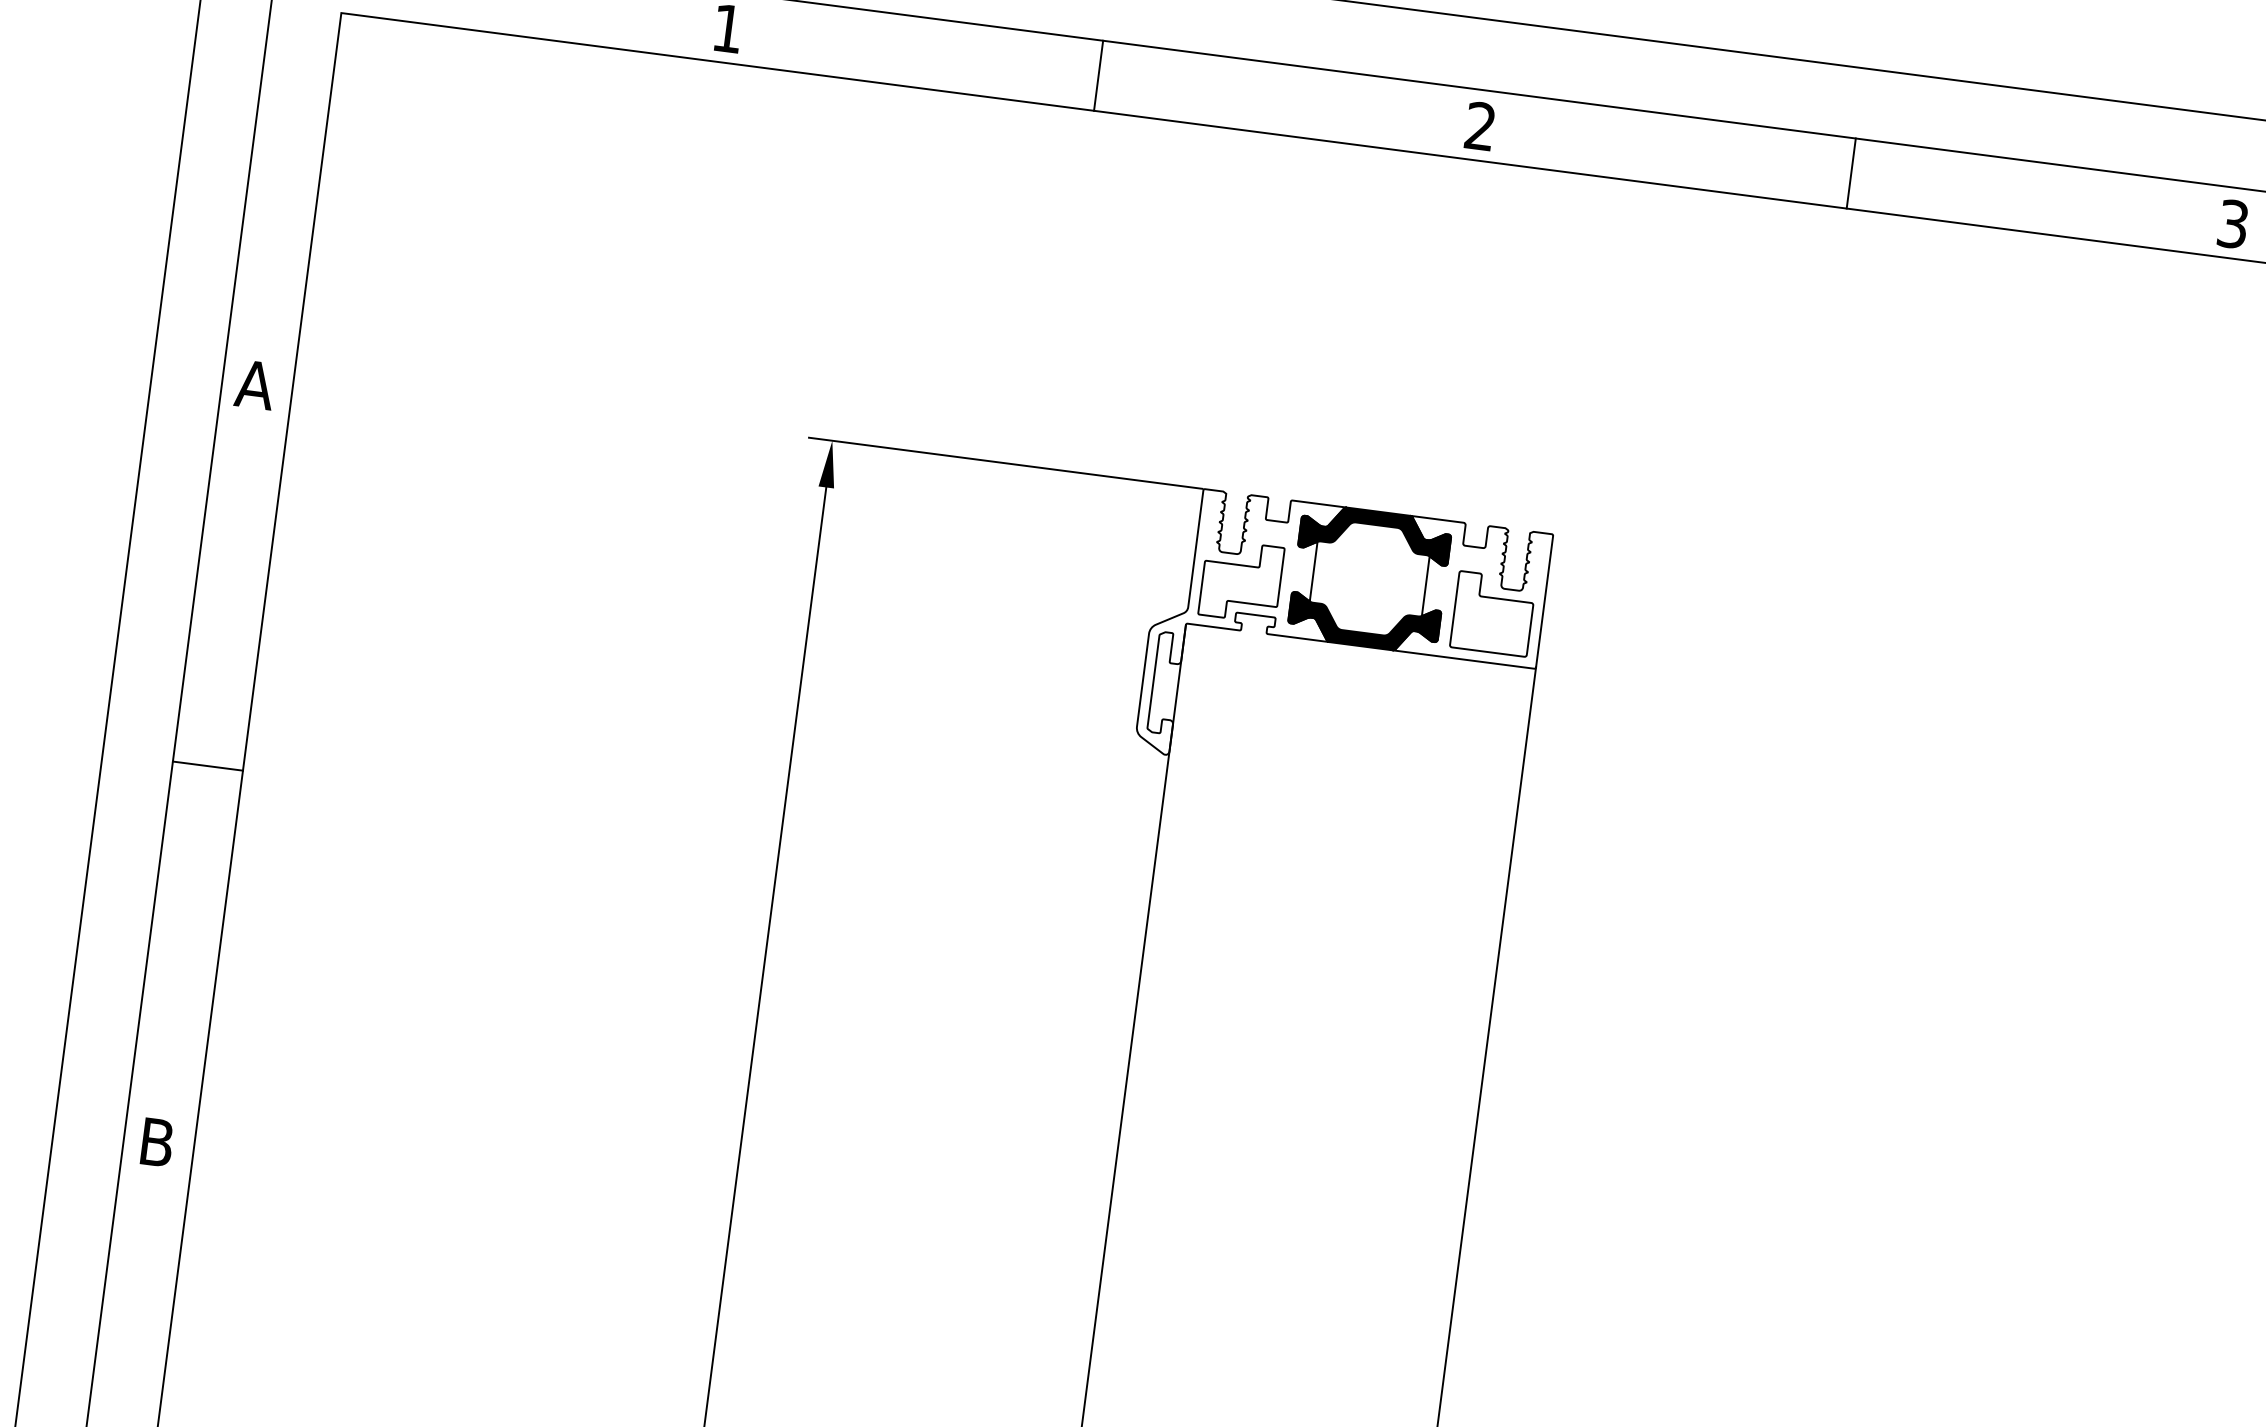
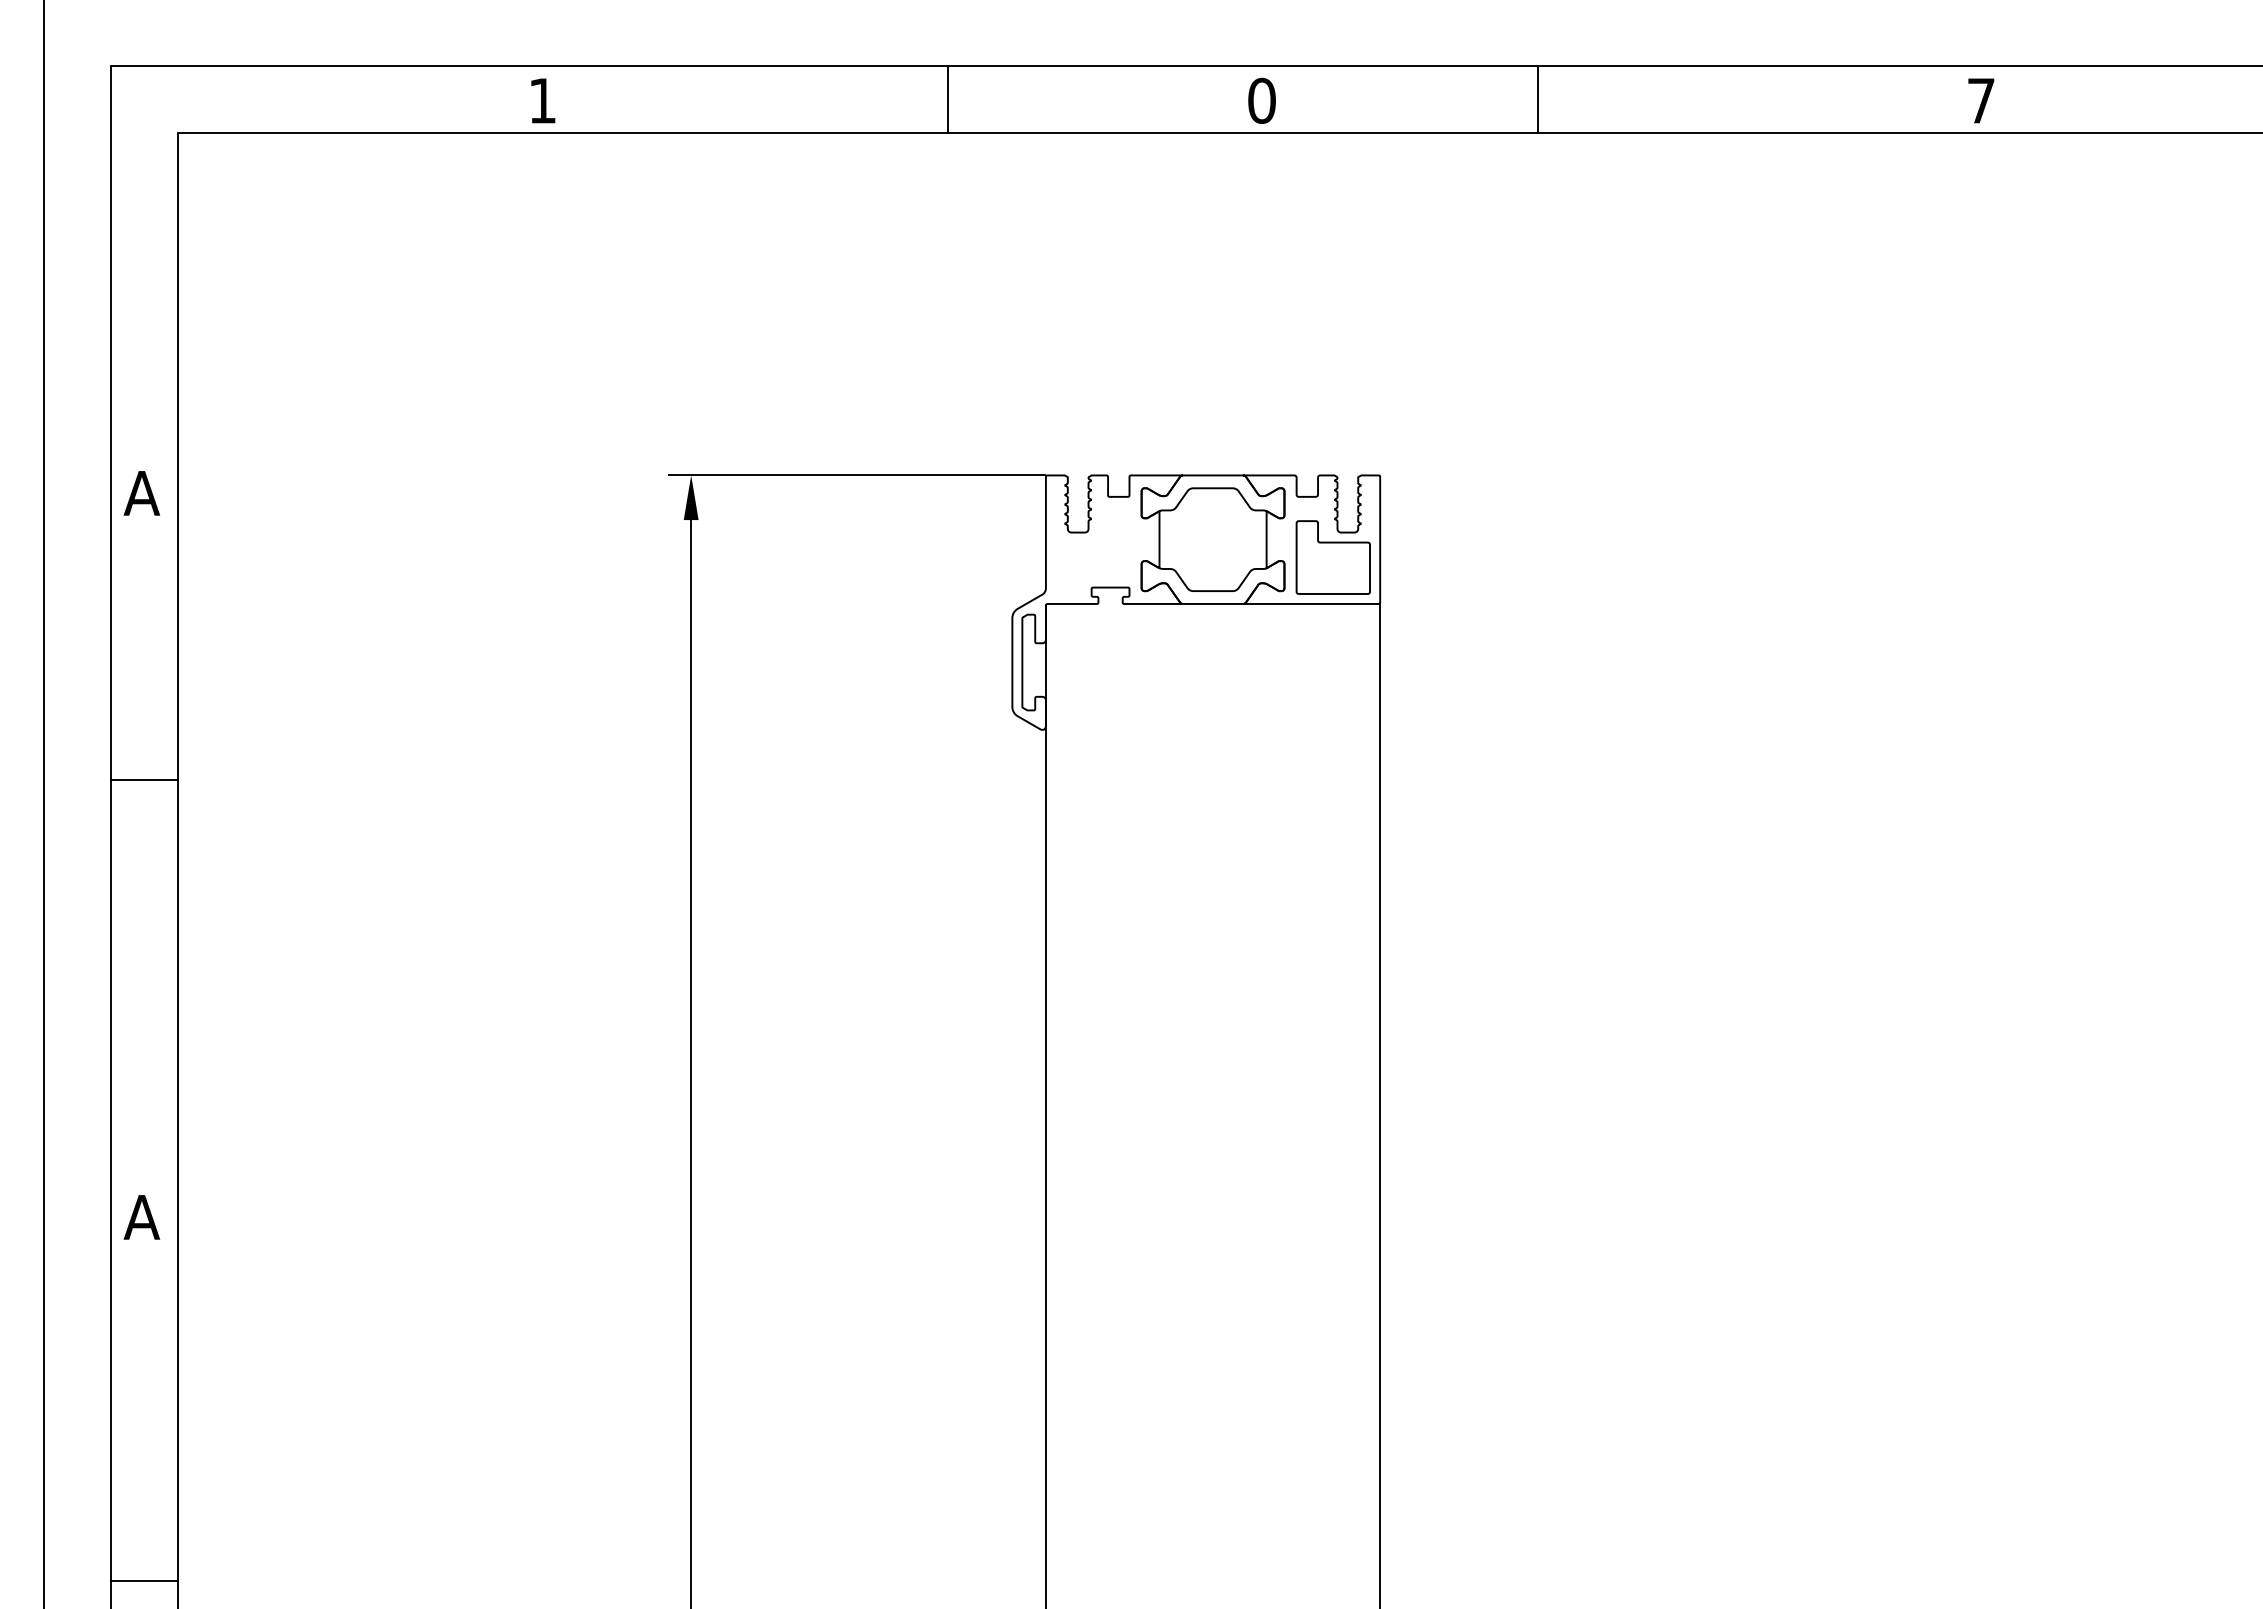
line: (1098, 75) -> (947, 99), moved
text: (1480, 125) -> (1261, 100), 2 -> 0
line: (1851, 173) -> (1538, 99), moved
text: (2233, 223) -> (1981, 100), 3 -> 7
fill: (1375, 533) -> (1212, 496), removed
part: (1241, 581) -> (1092, 557), removed
fill: (1363, 623) -> (1212, 582), removed
line: (207, 766) -> (143, 780), moved
text: (156, 1142) -> (141, 1217), B -> A

